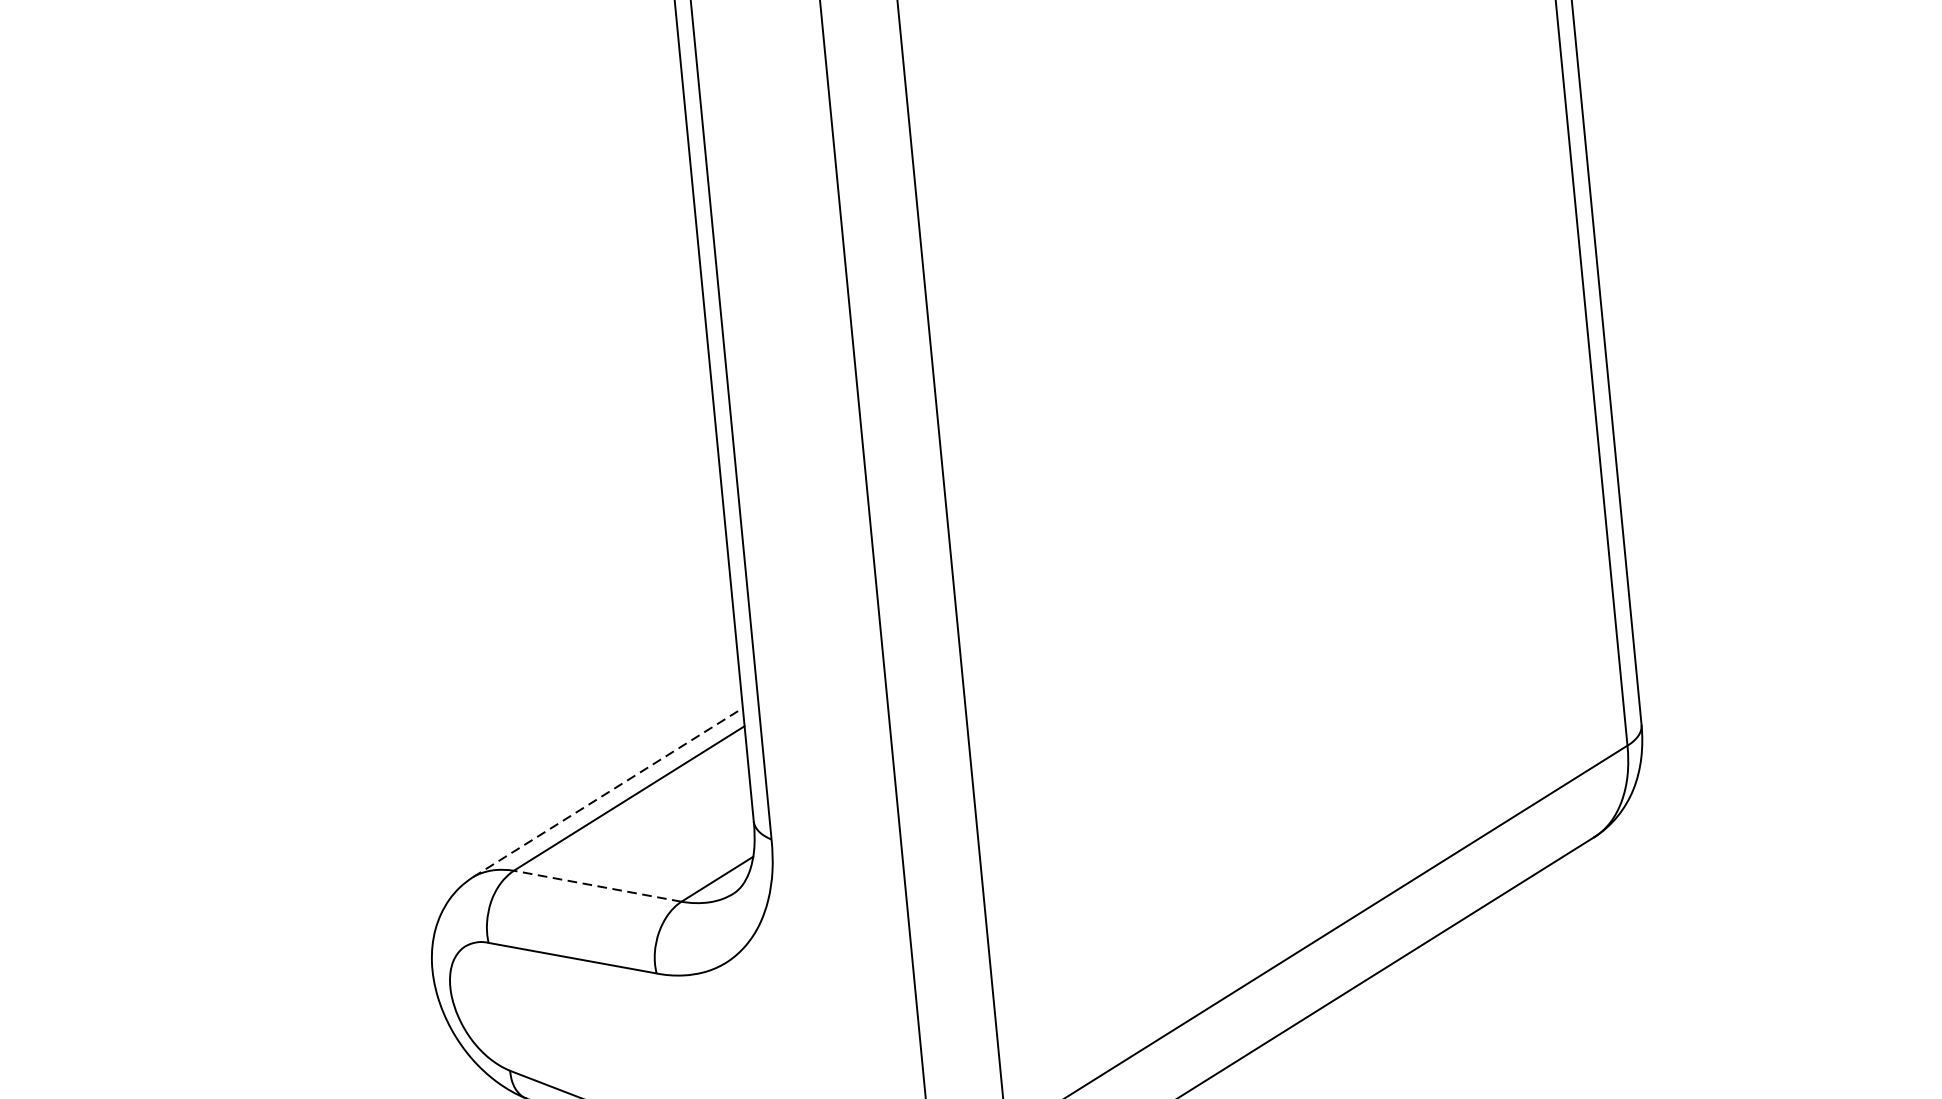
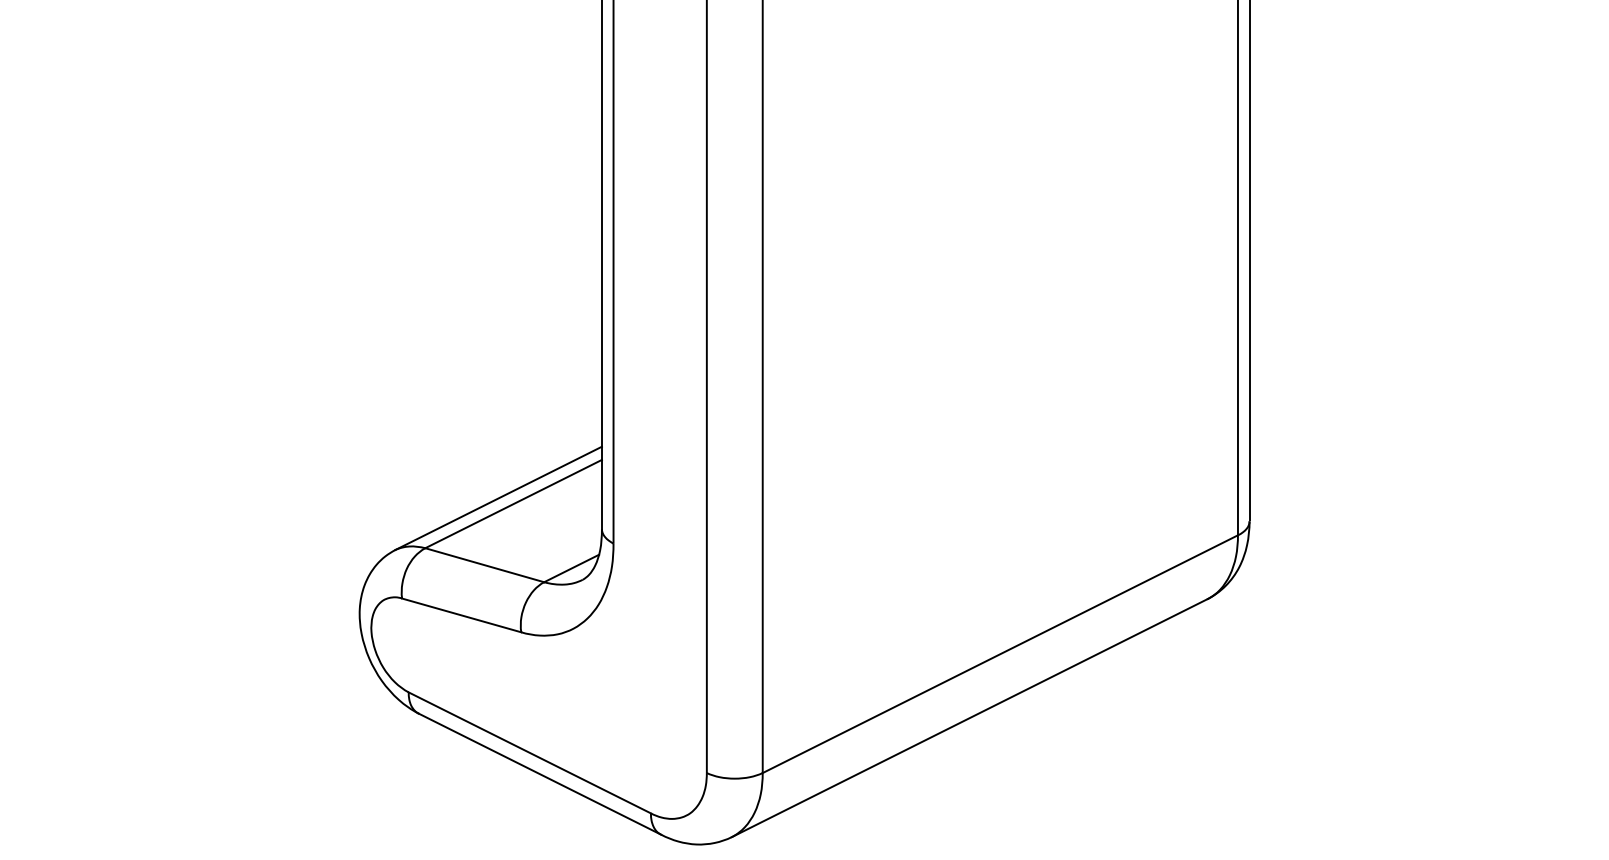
line: (607, 792) -> (498, 498), dashed -> solid
line: (597, 886) -> (484, 565), dashed -> solid

